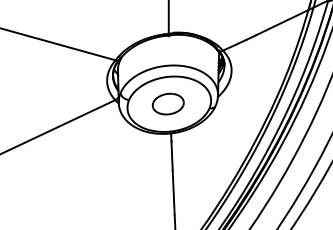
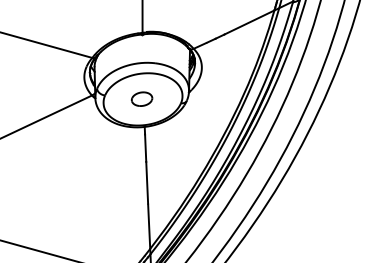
part: (167, 103) -> (141, 98), size x0.7

